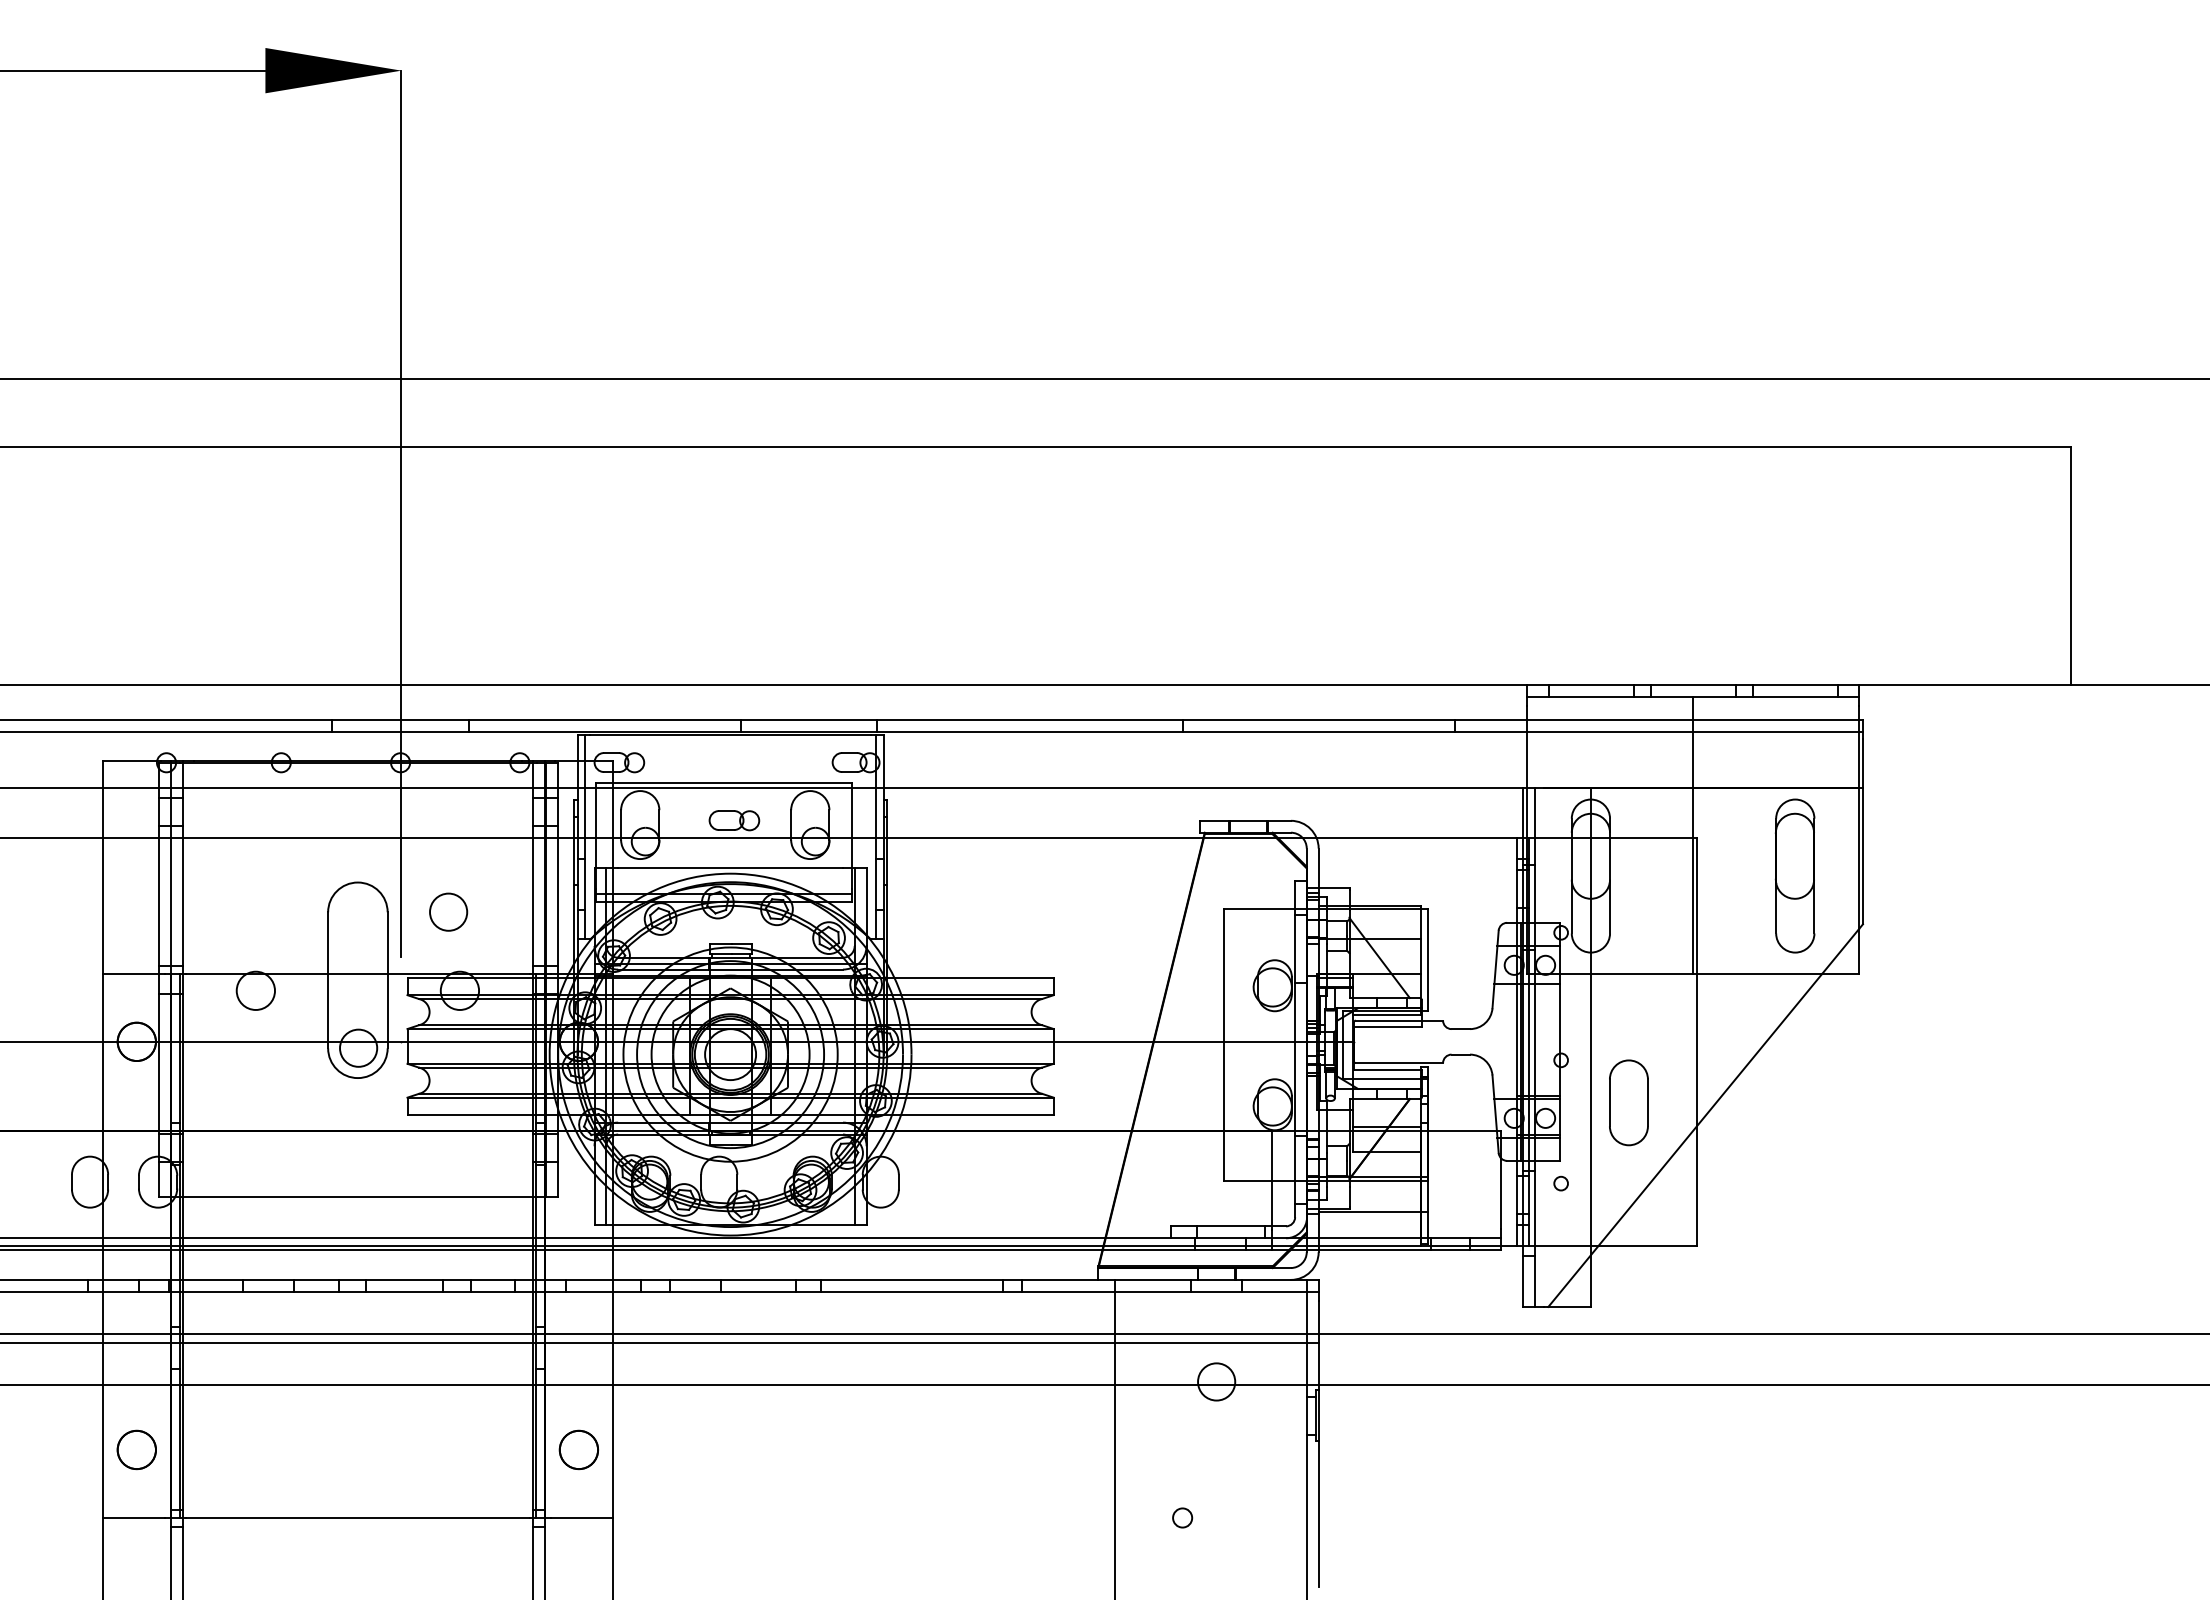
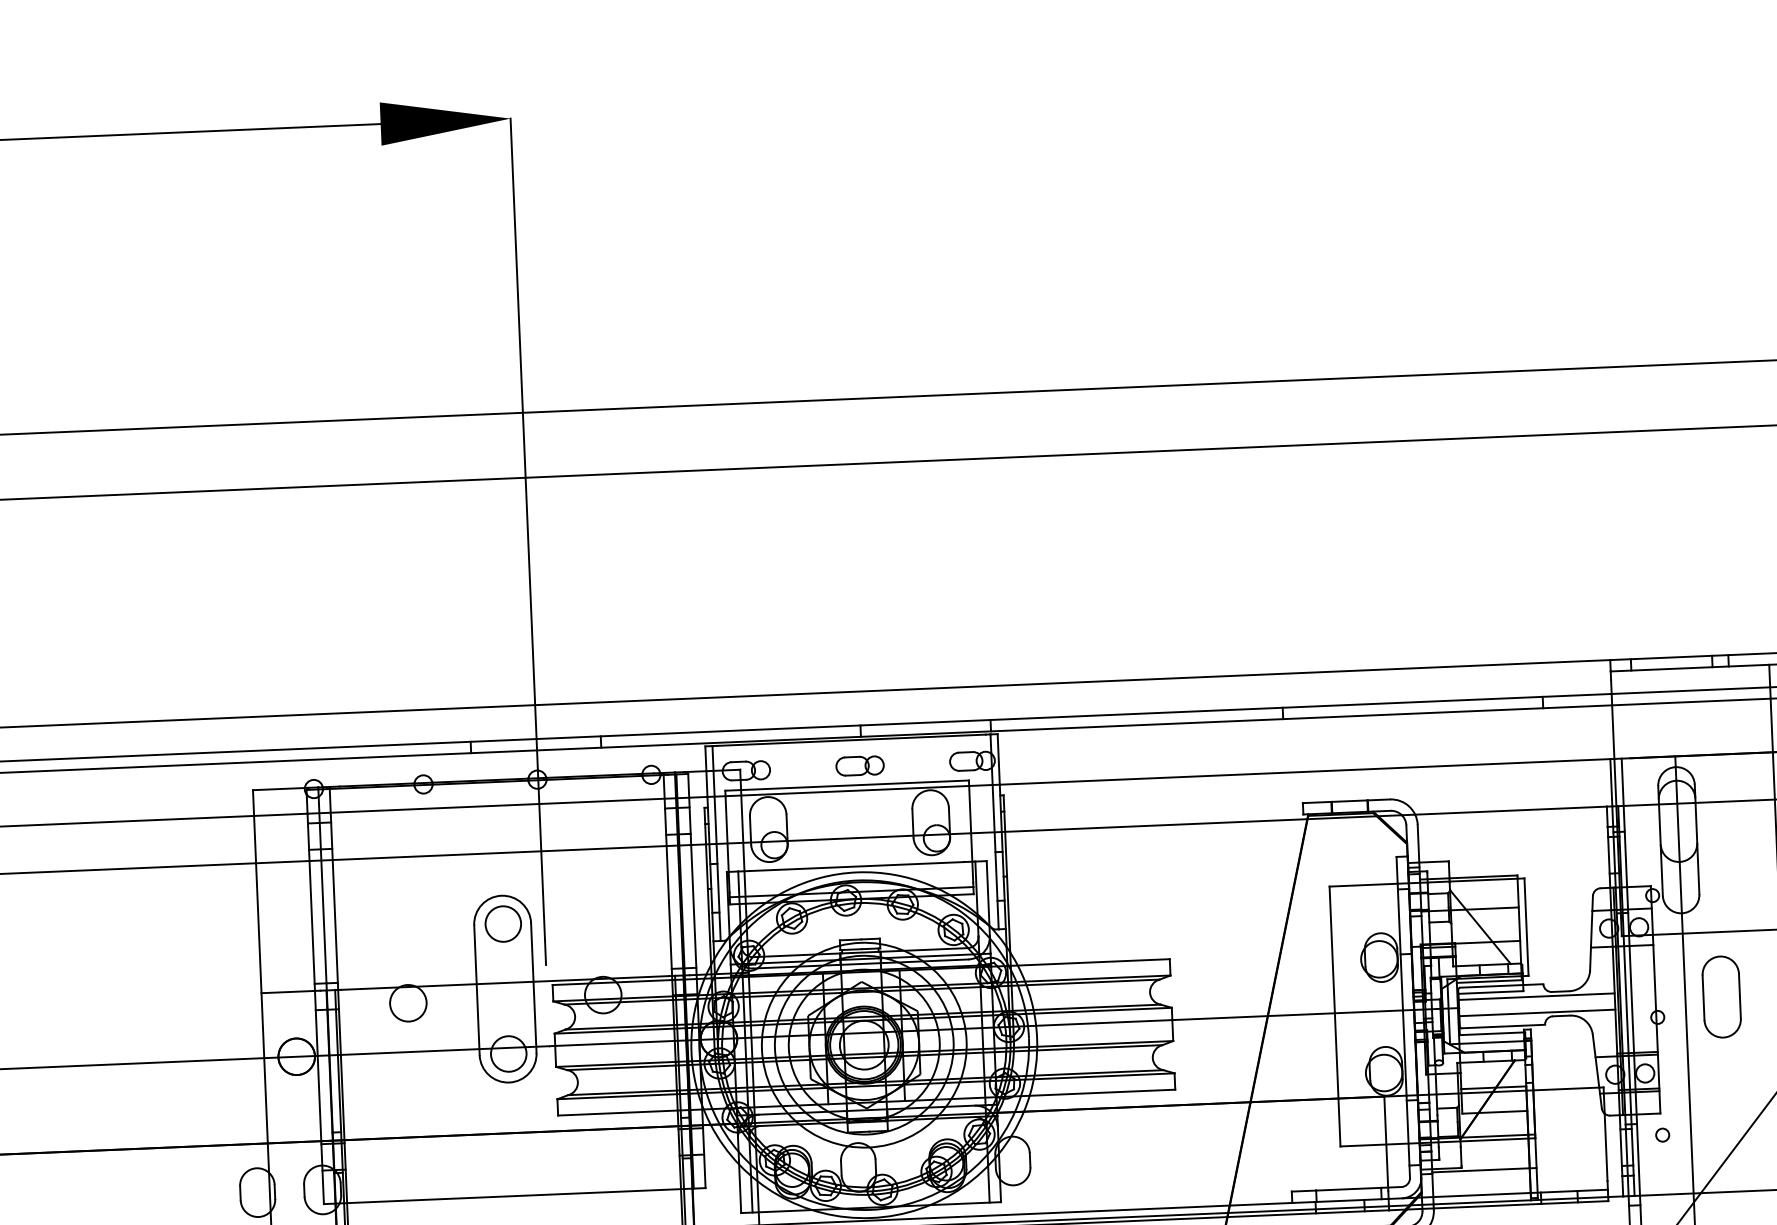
part: (734, 820) -> (860, 765), moved
circle: (448, 911) -> (503, 923), moved
line: (1435, 1033) -> (1536, 996), added
line: (1435, 1050) -> (1537, 1013), added
part: (1628, 1102) -> (1721, 996), moved

